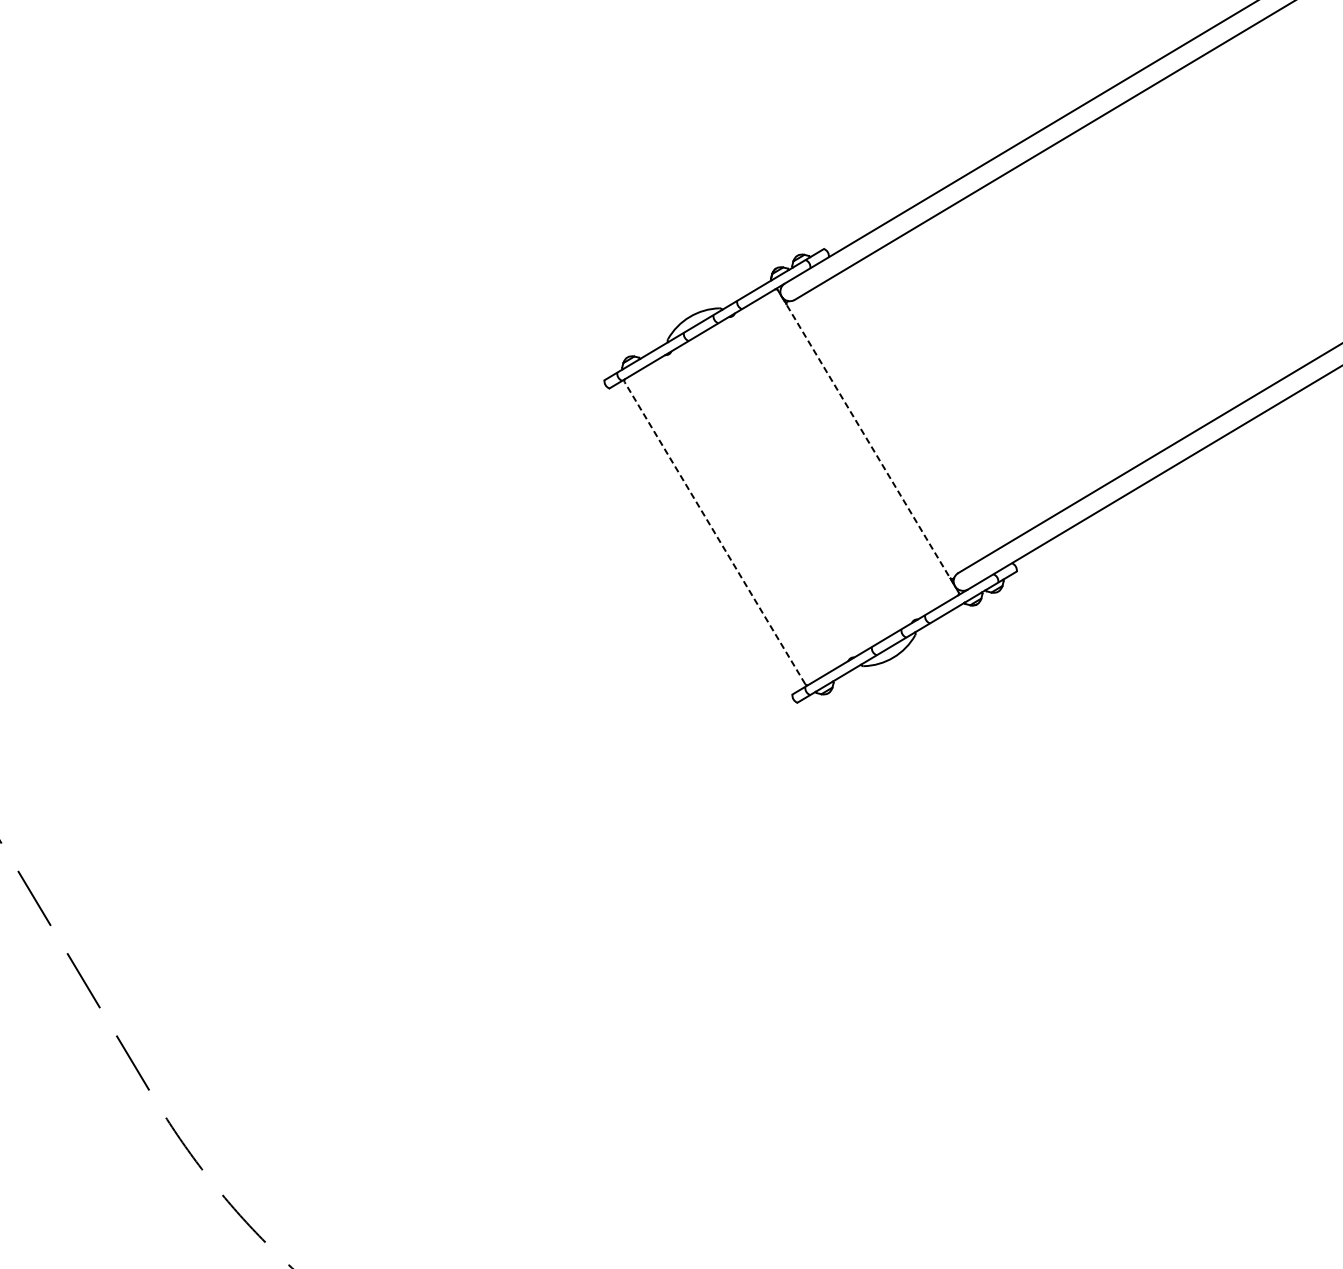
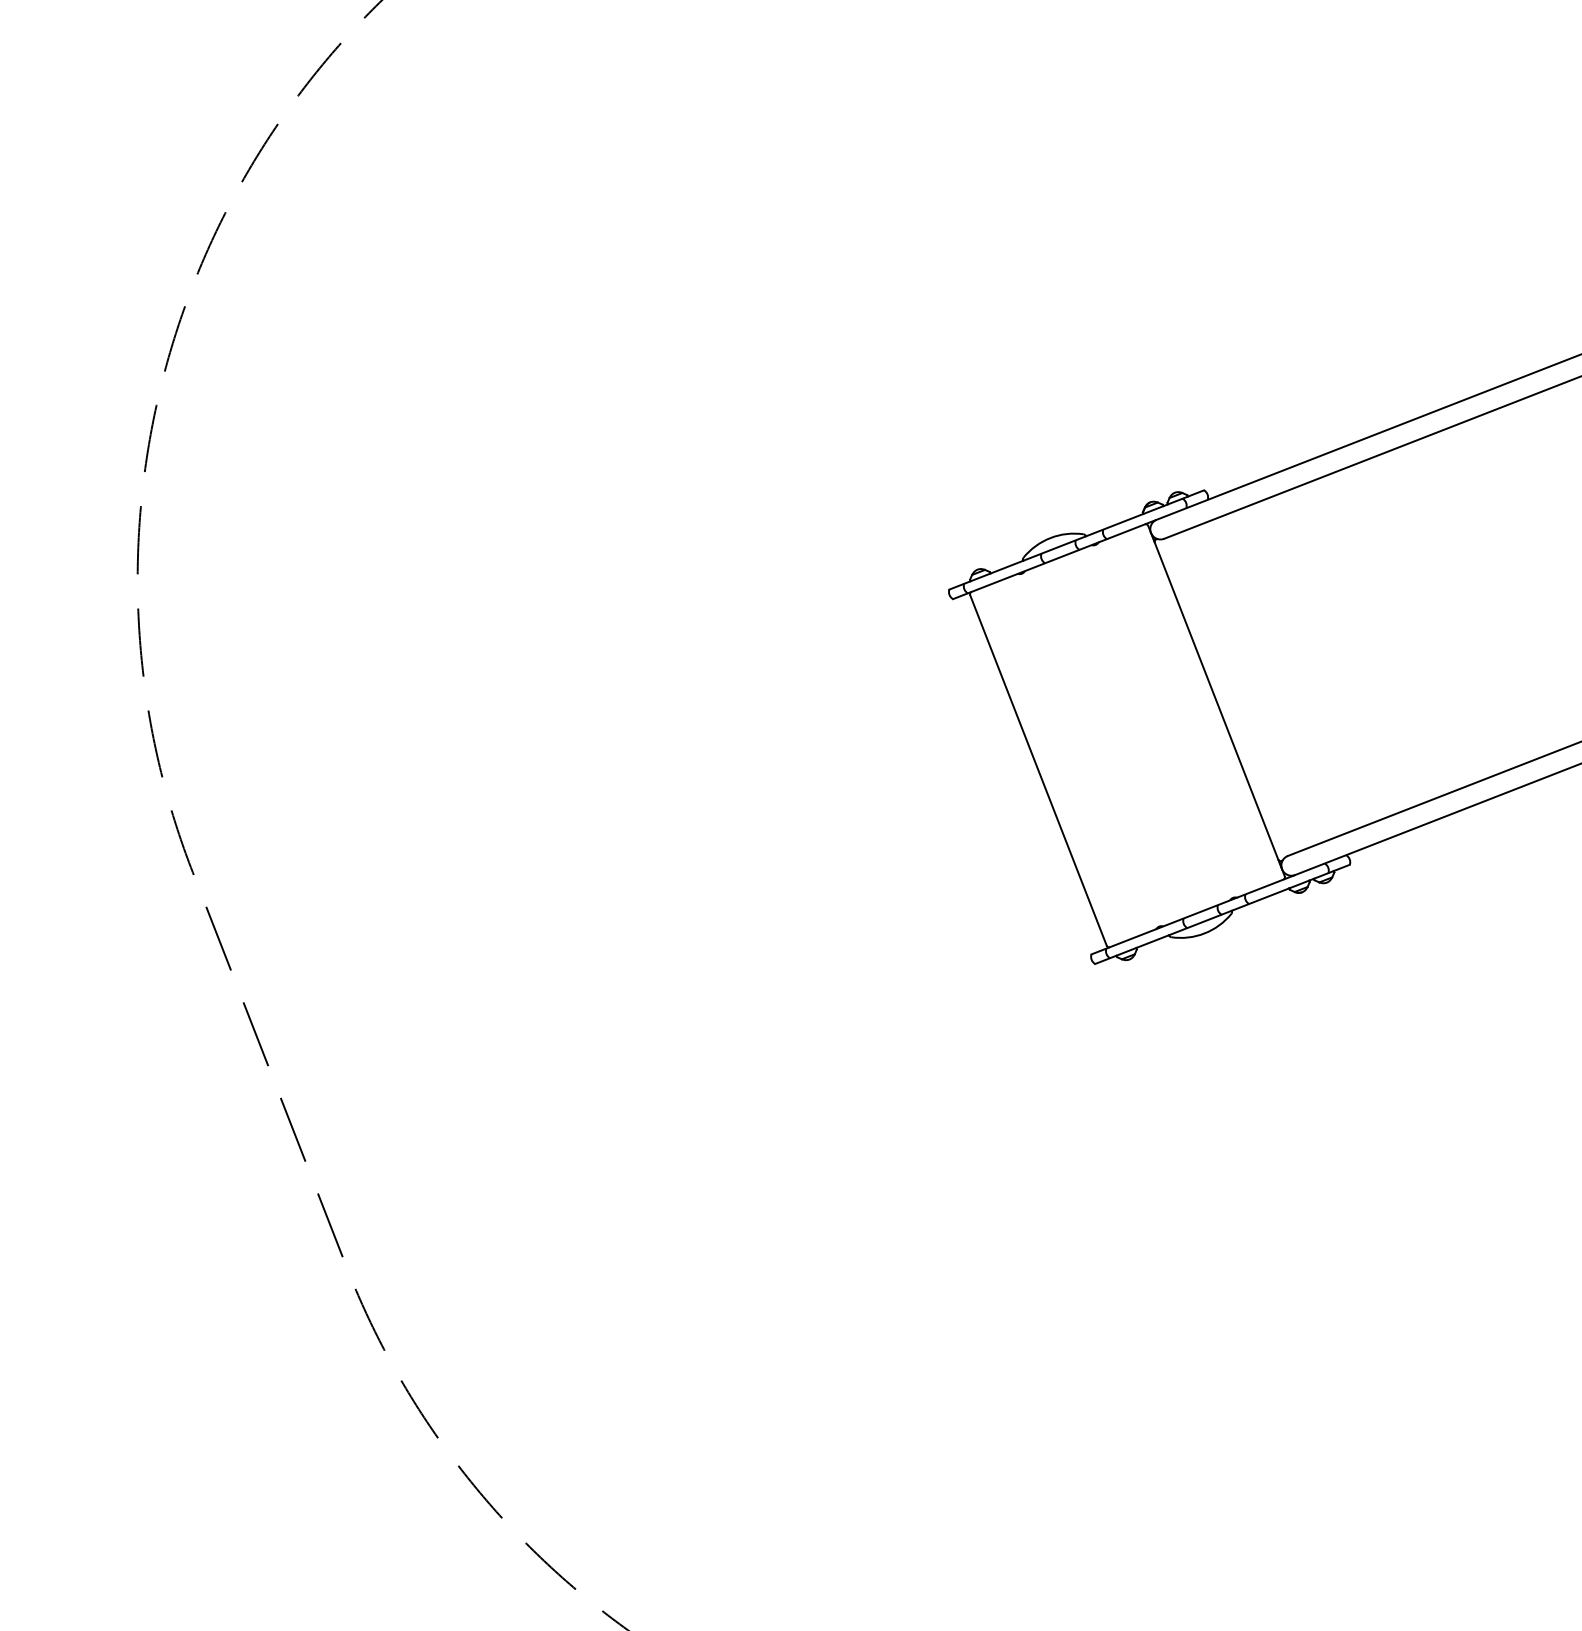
line: (868, 441) -> (1216, 701), dashed -> solid
line: (714, 533) -> (1038, 770), dashed -> solid

